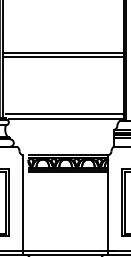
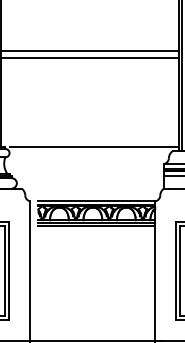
line: (65, 114) -> (92, 141), removed

